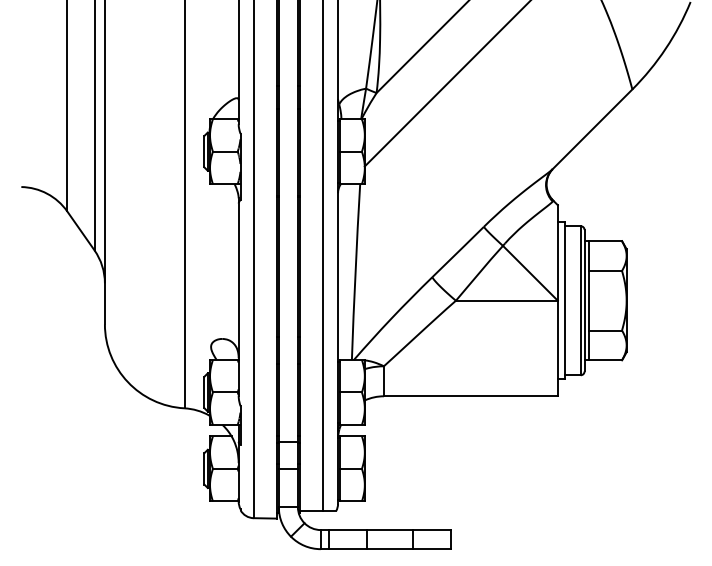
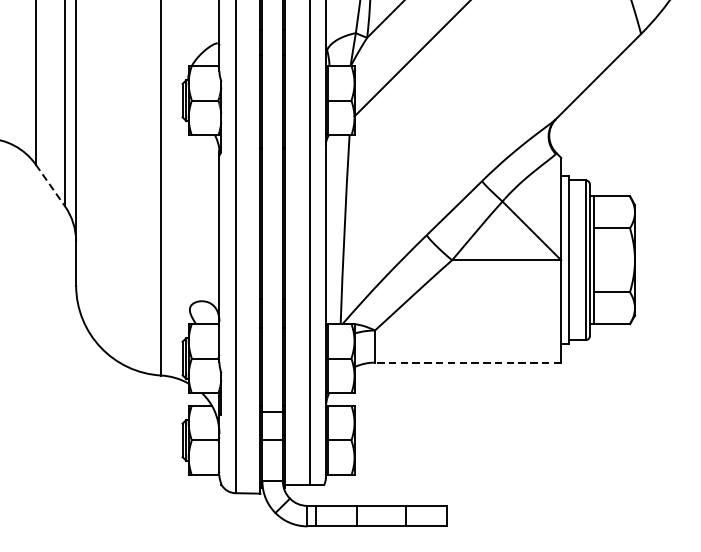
line: (80, 230) -> (49, 185), solid -> dashed
line: (470, 396) -> (467, 362), solid -> dashed

